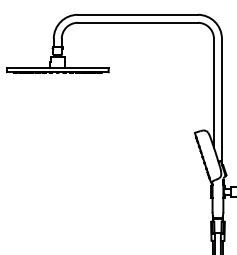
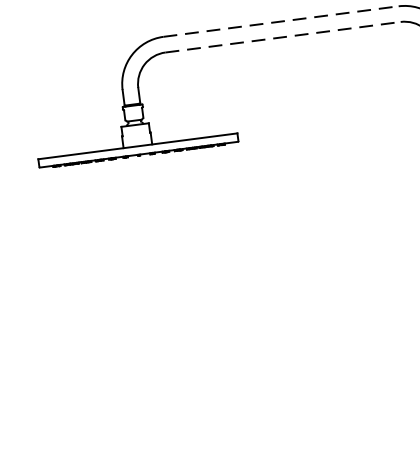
line: (138, 14) -> (282, 20), solid -> dashed
line: (138, 22) -> (284, 36), solid -> dashed

